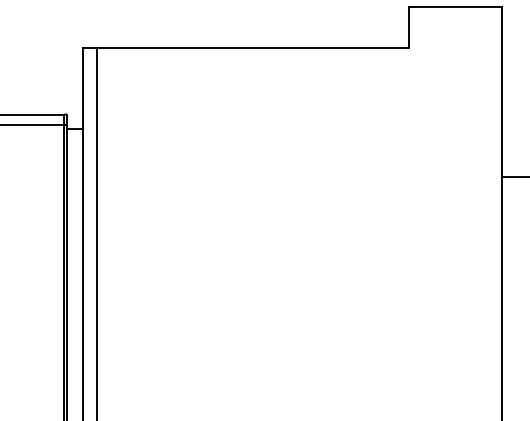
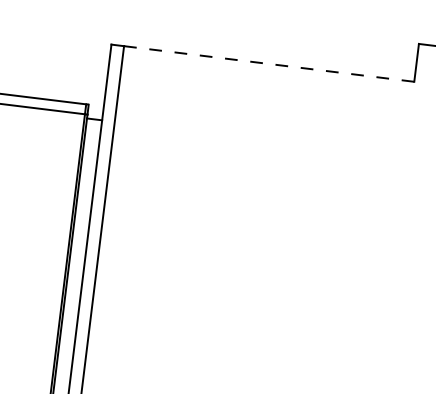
line: (252, 47) -> (268, 63), solid -> dashed

